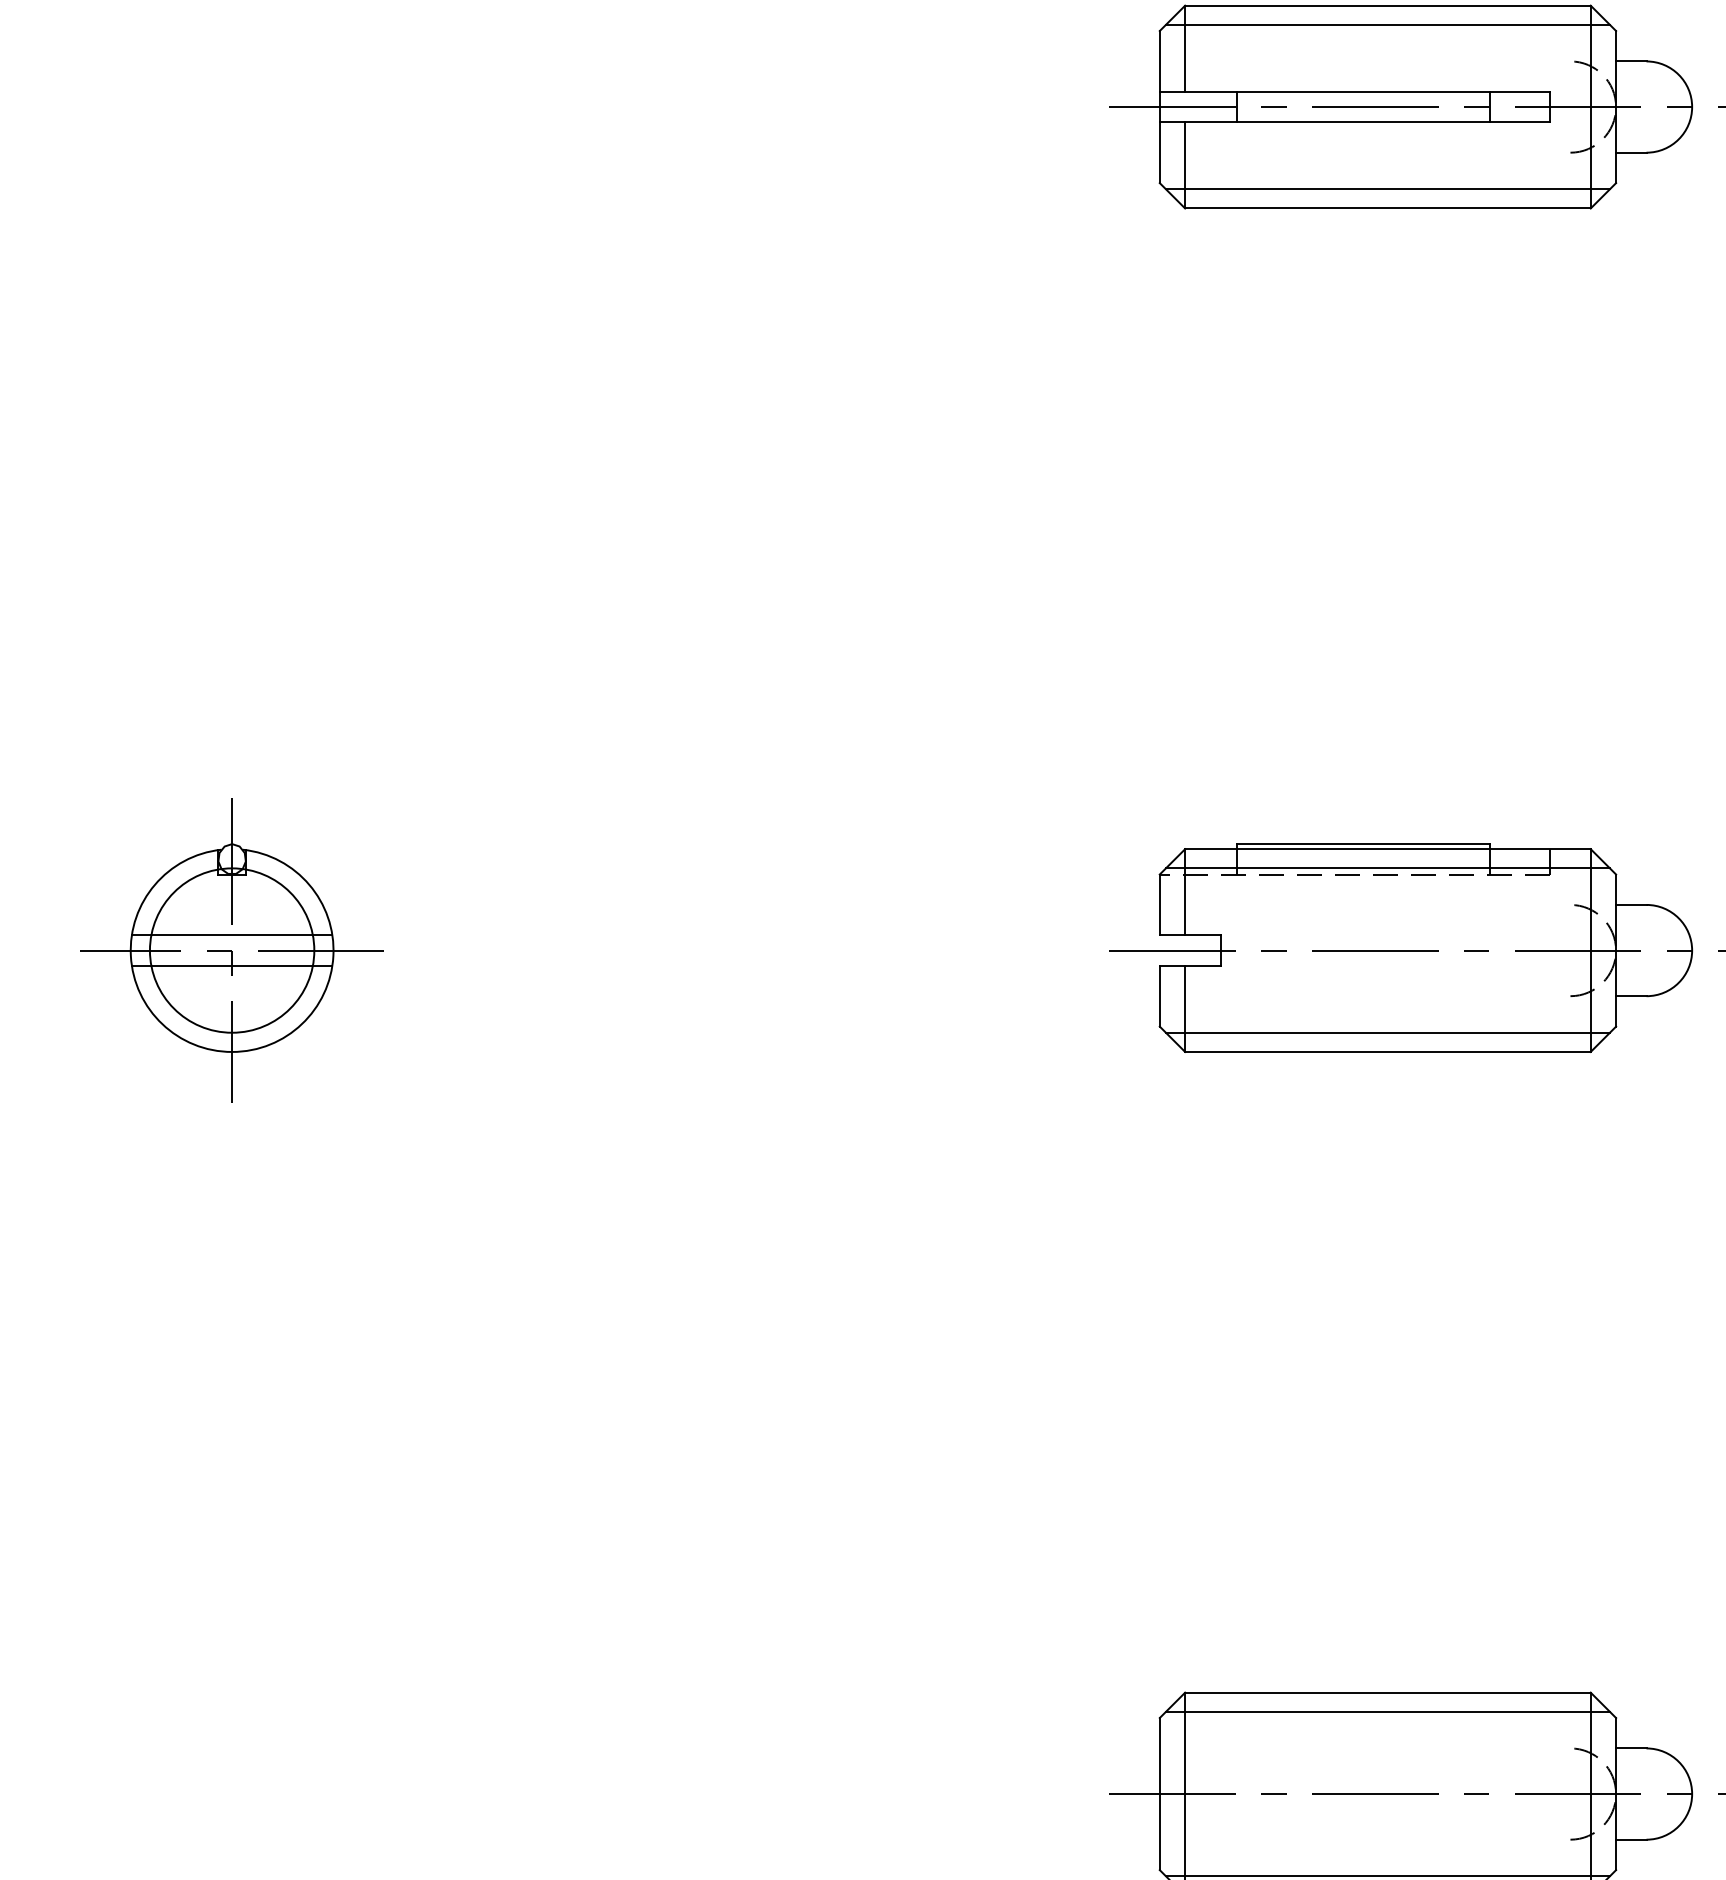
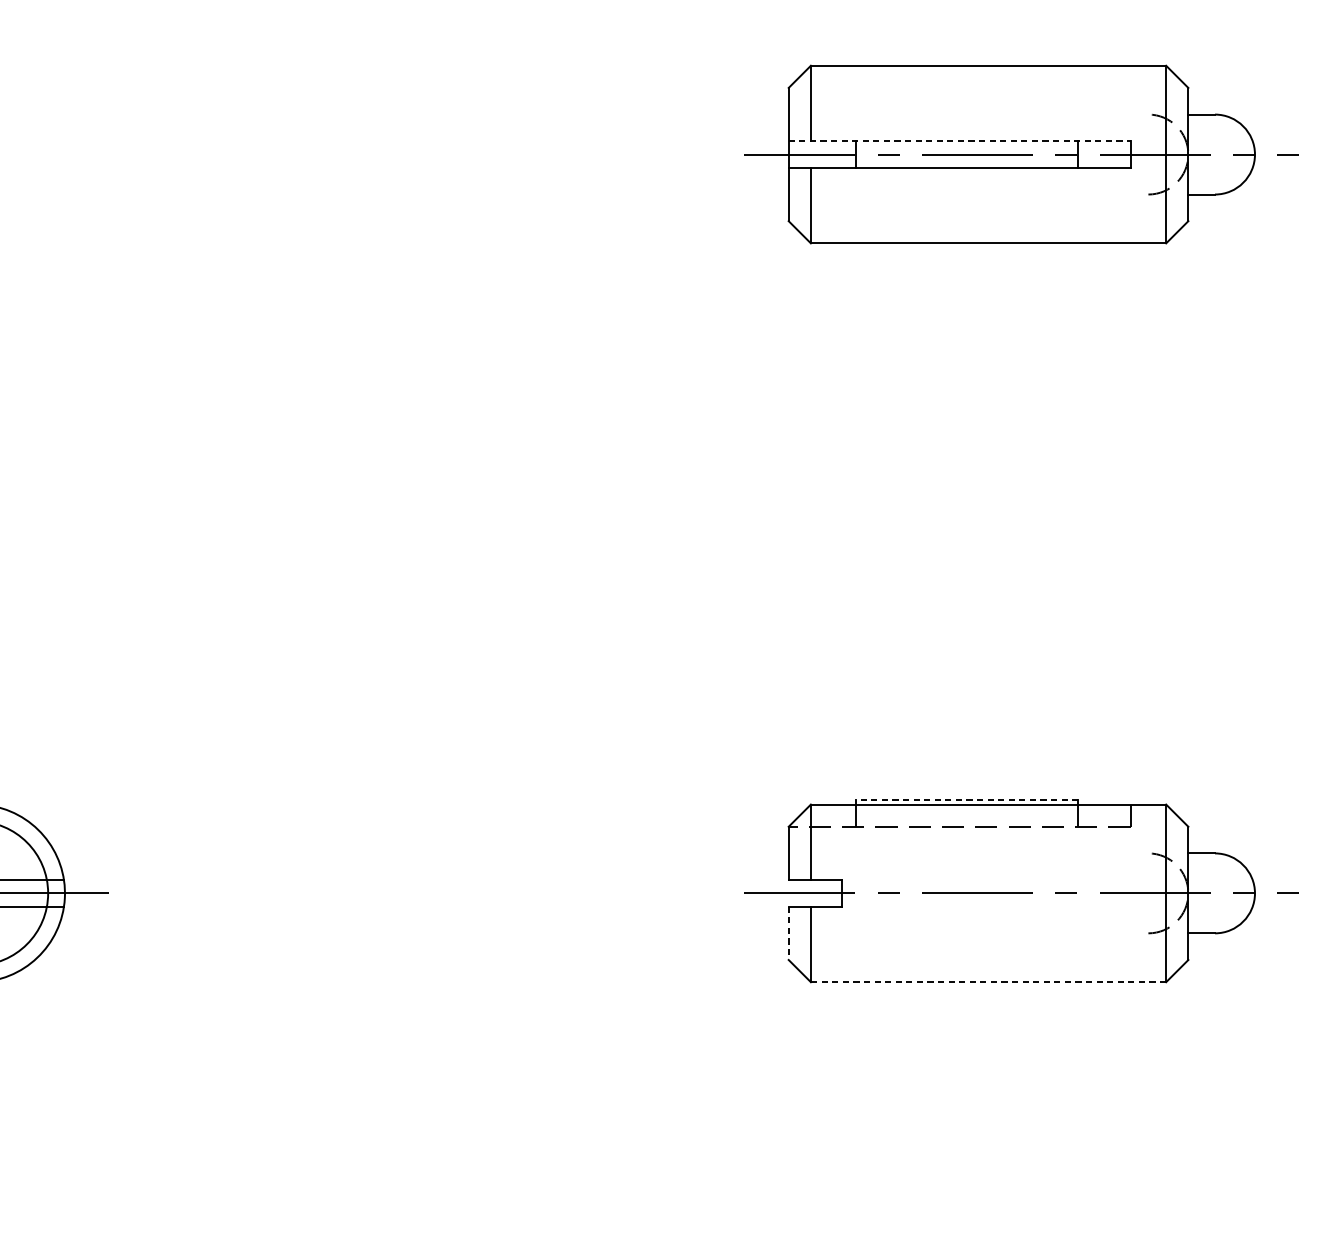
line: (1387, 24) -> (988, 82), removed
line: (1355, 91) -> (960, 140), solid -> dashed
line: (1387, 189) -> (988, 226), removed
line: (1363, 844) -> (967, 800), solid -> dashed
line: (1387, 868) -> (988, 821), removed
line: (1159, 996) -> (788, 933), solid -> dashed
line: (1387, 1032) -> (988, 965), removed
line: (1387, 1051) -> (988, 981), solid -> dashed

